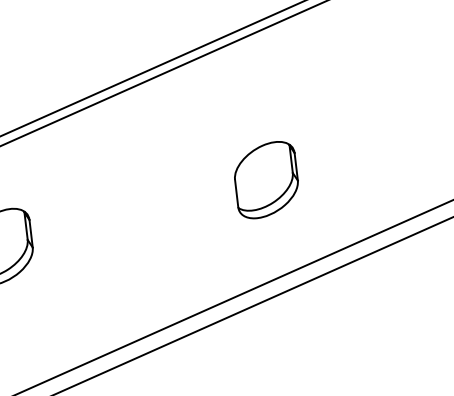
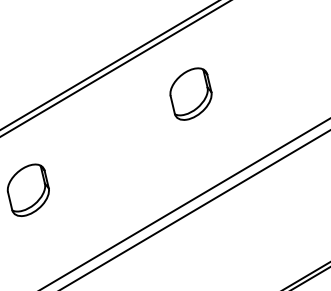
part: (265, 179) -> (190, 93), moved

